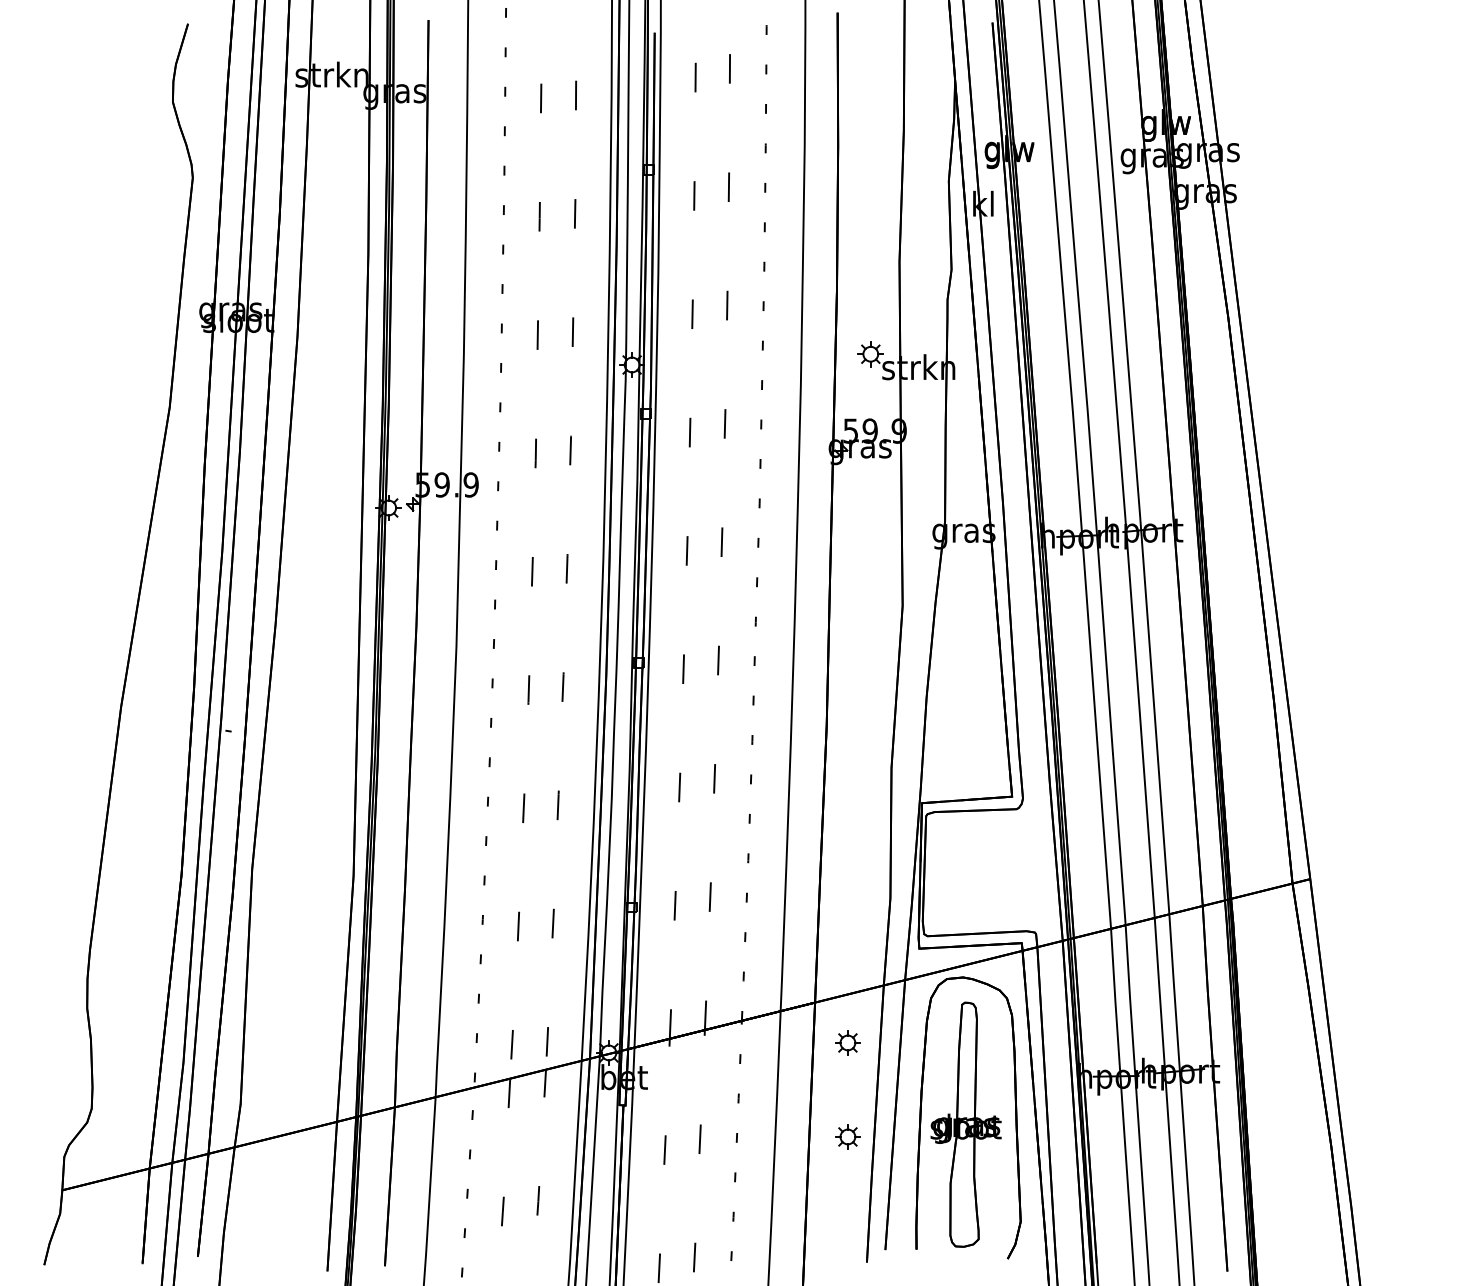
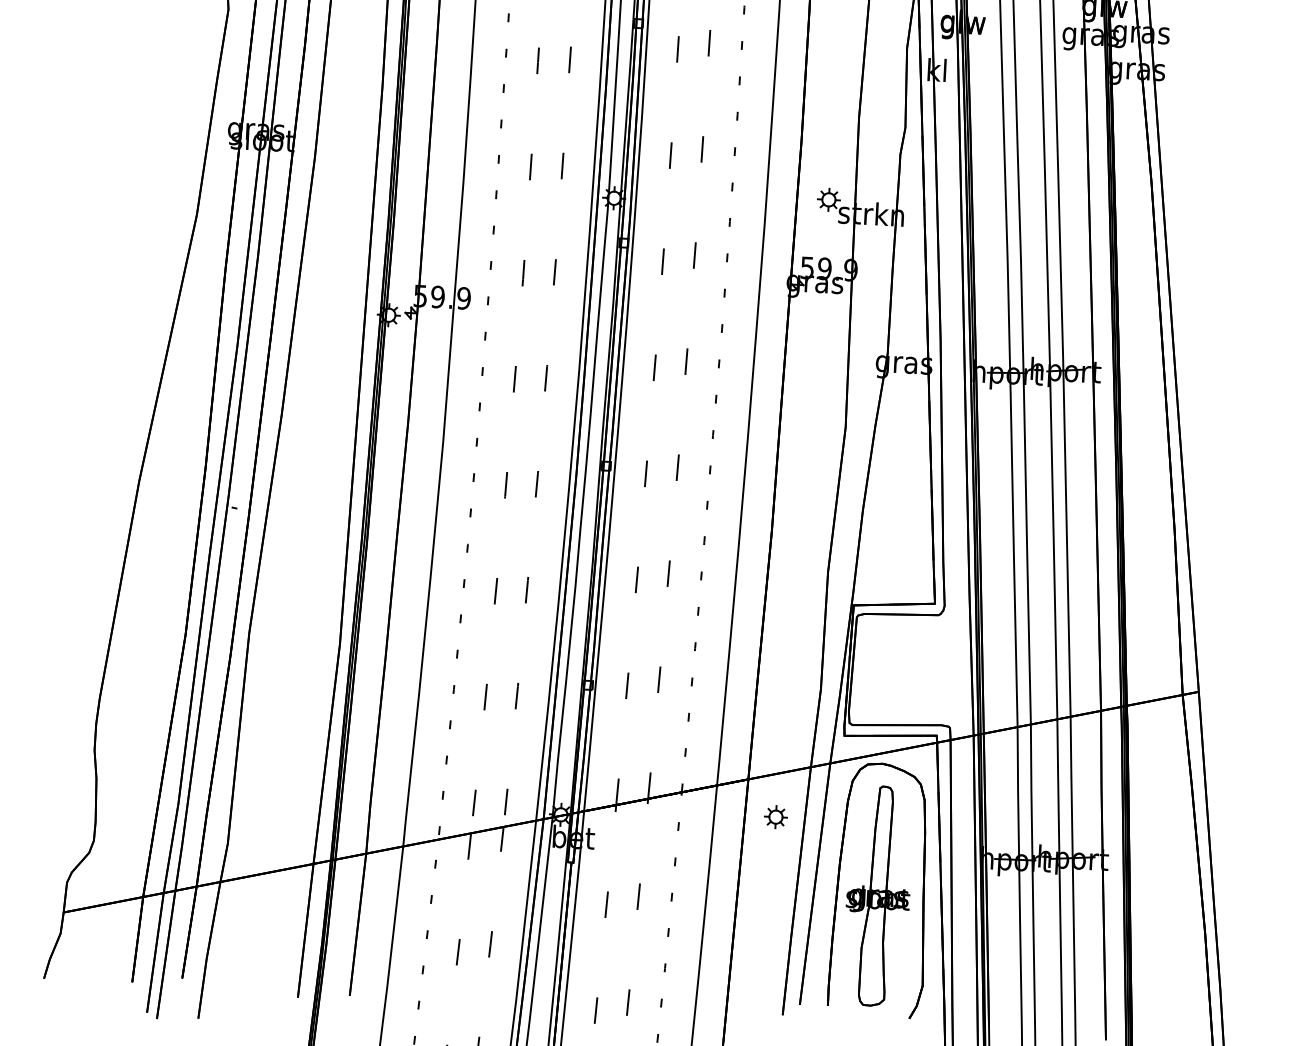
part: (847, 1136) -> (771, 901), removed

